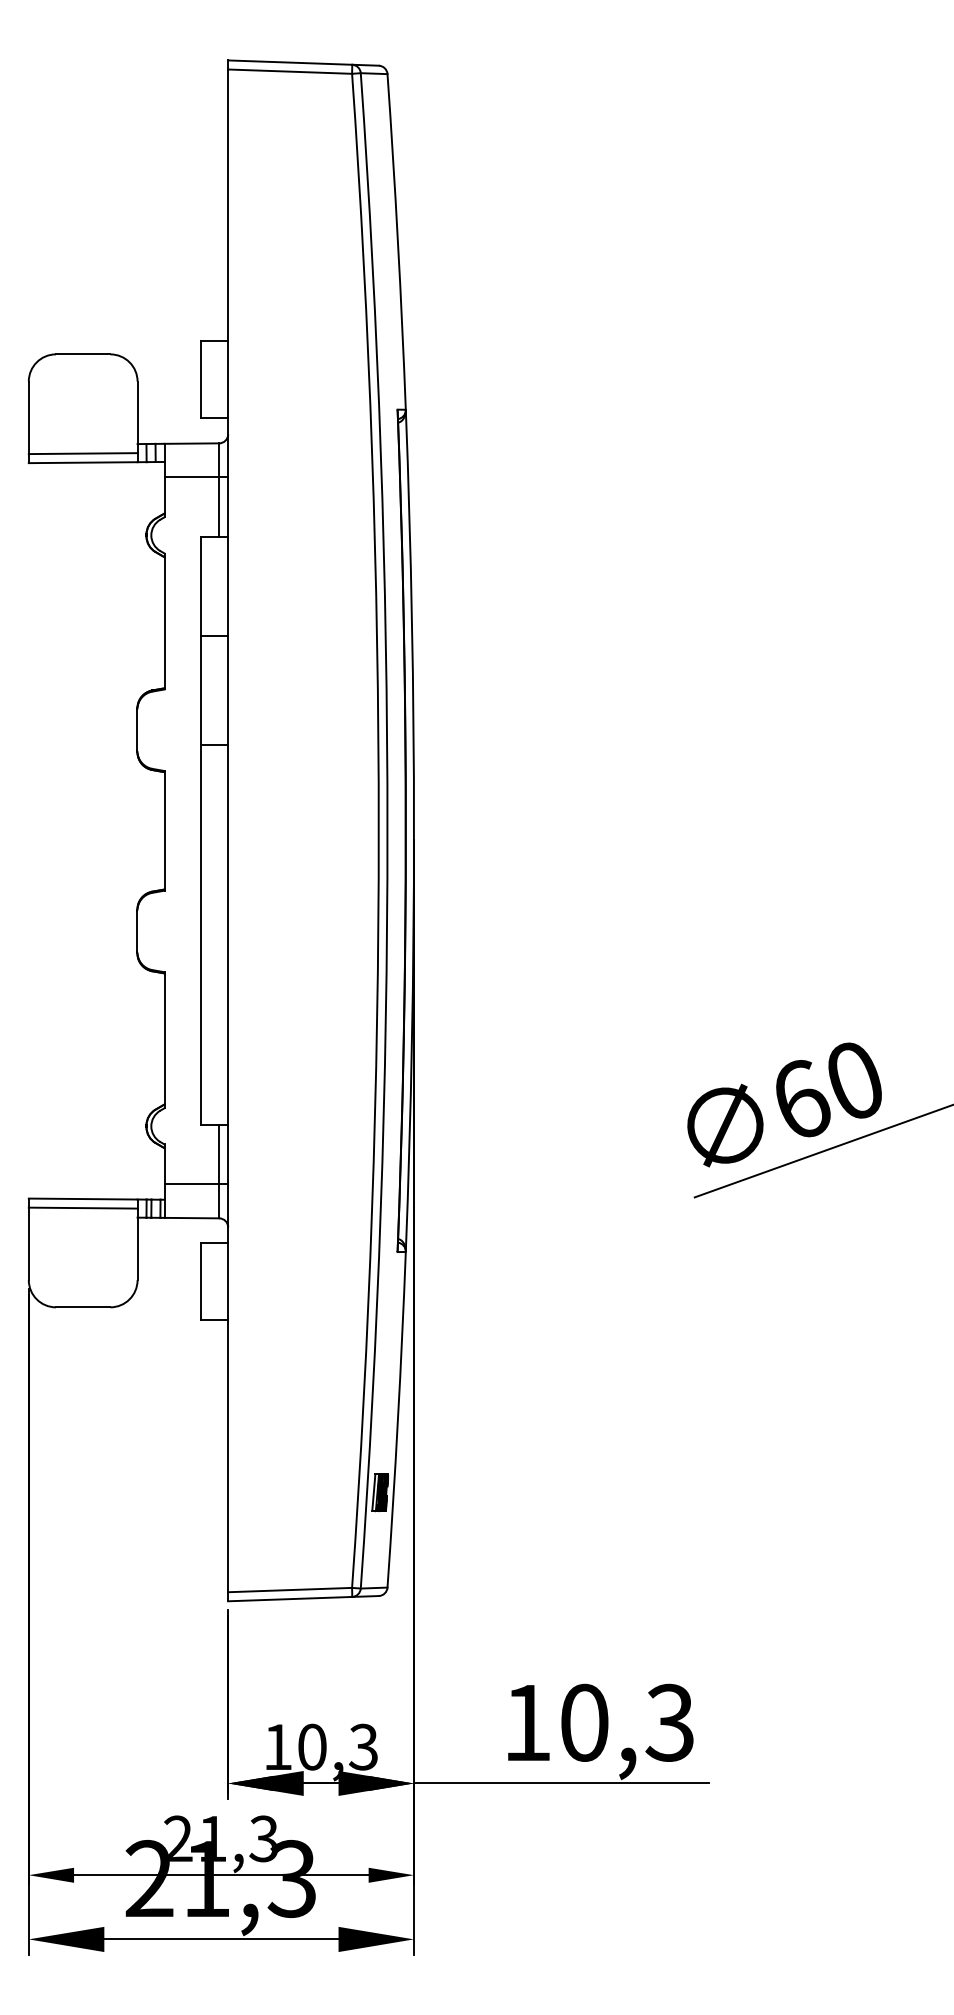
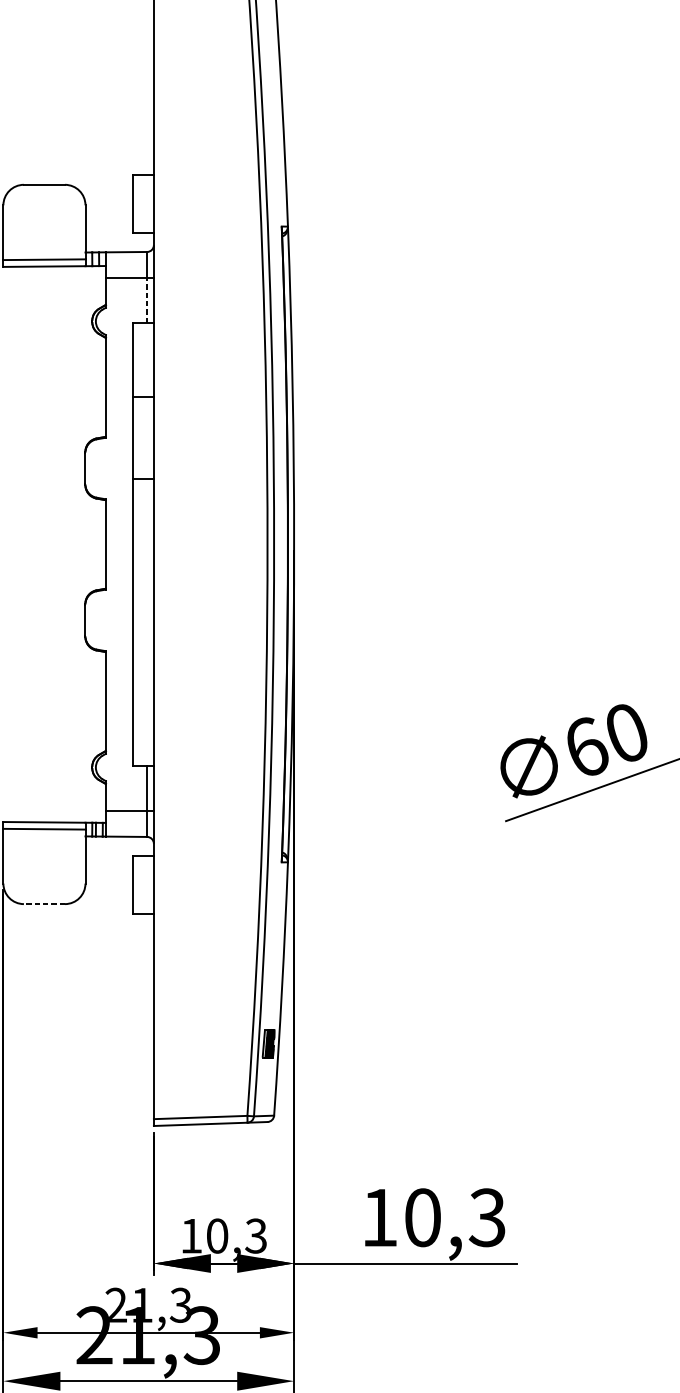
line: (219, 507) -> (147, 300), solid -> dashed
line: (82, 1307) -> (43, 904), solid -> dashed

